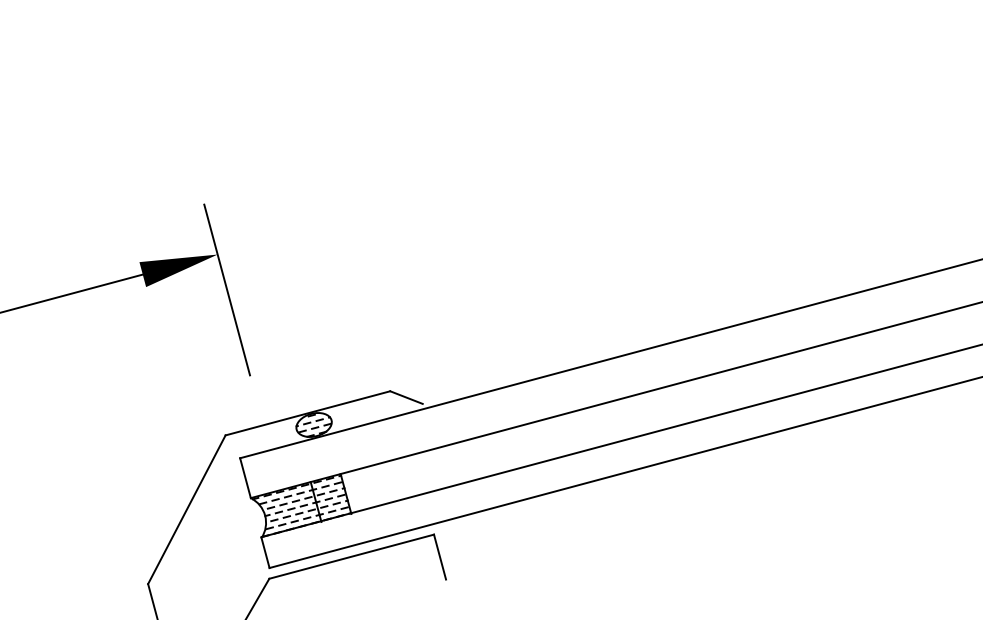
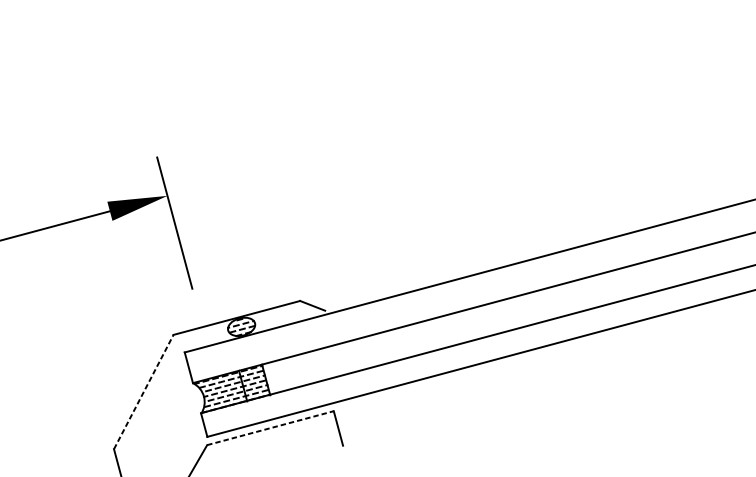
line: (186, 509) -> (143, 391), solid -> dashed
line: (352, 556) -> (271, 428), solid -> dashed

